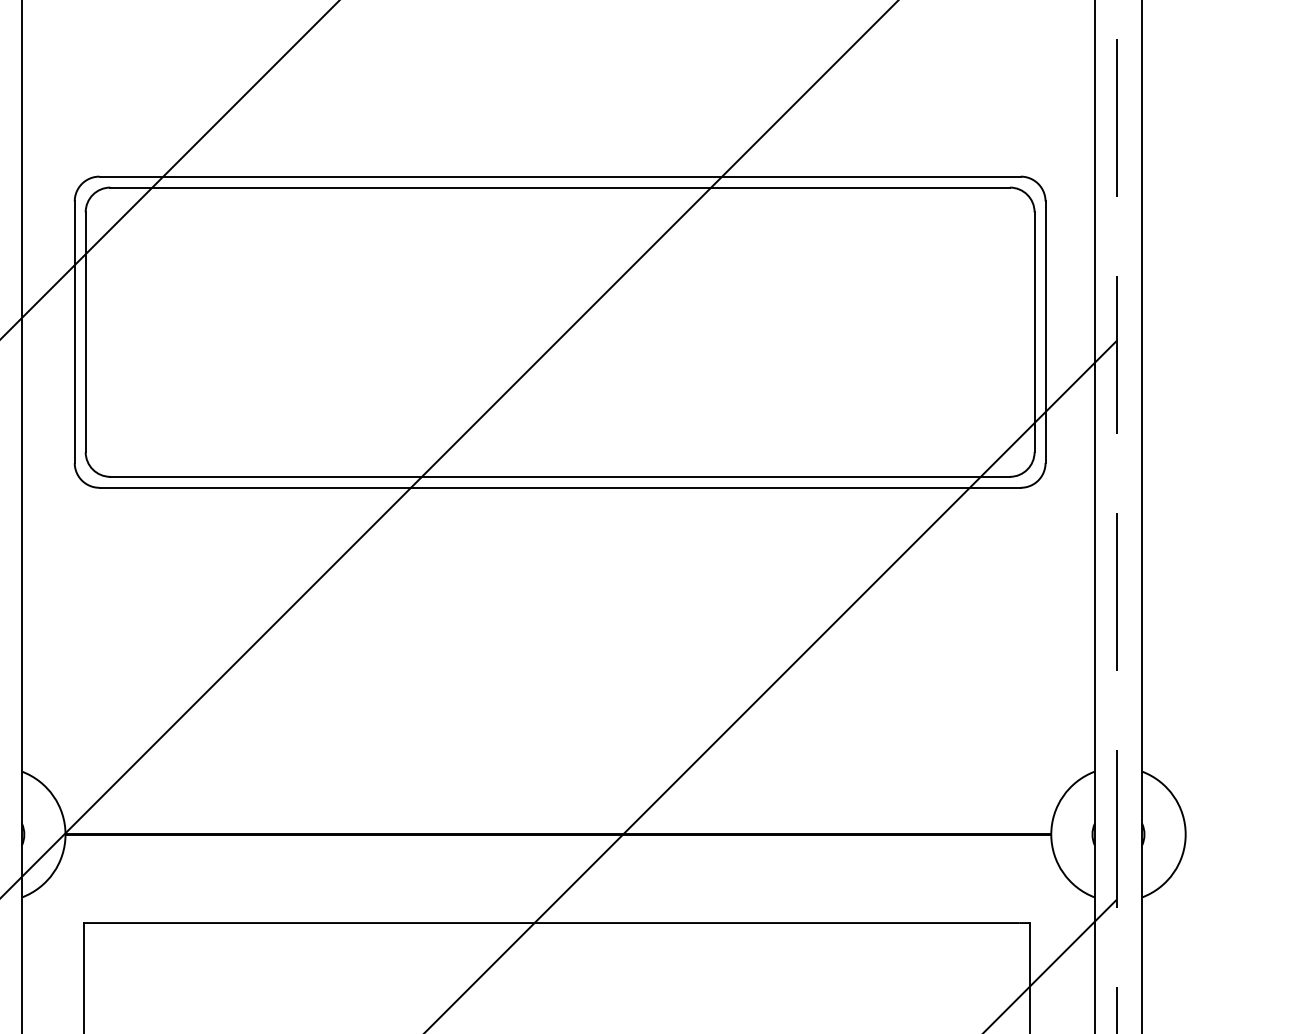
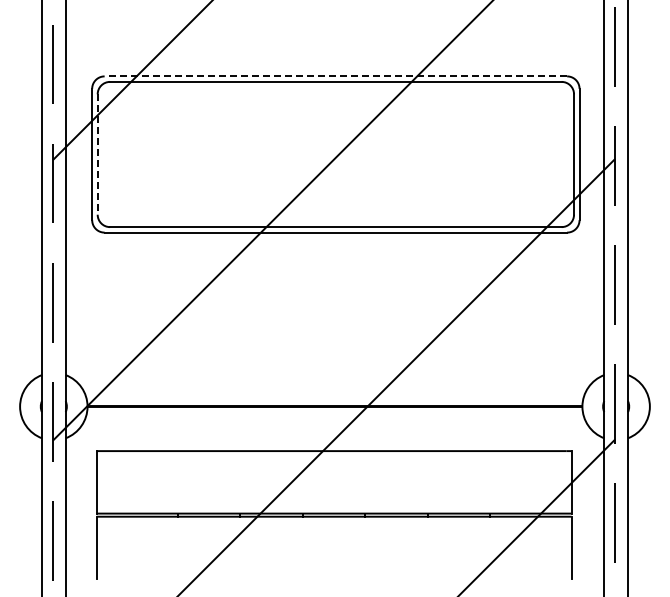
line: (559, 176) -> (335, 76), solid -> dashed
line: (85, 334) -> (97, 155), solid -> dashed

